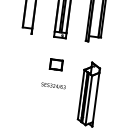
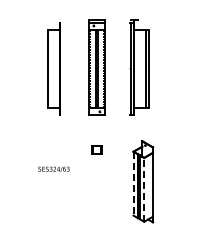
part: (56, 64) -> (96, 149), size x0.6
text: (53, 85) -> (53, 168), moved
line: (81, 94) -> (133, 183), solid -> dashed
line: (89, 100) -> (144, 189), solid -> dashed

